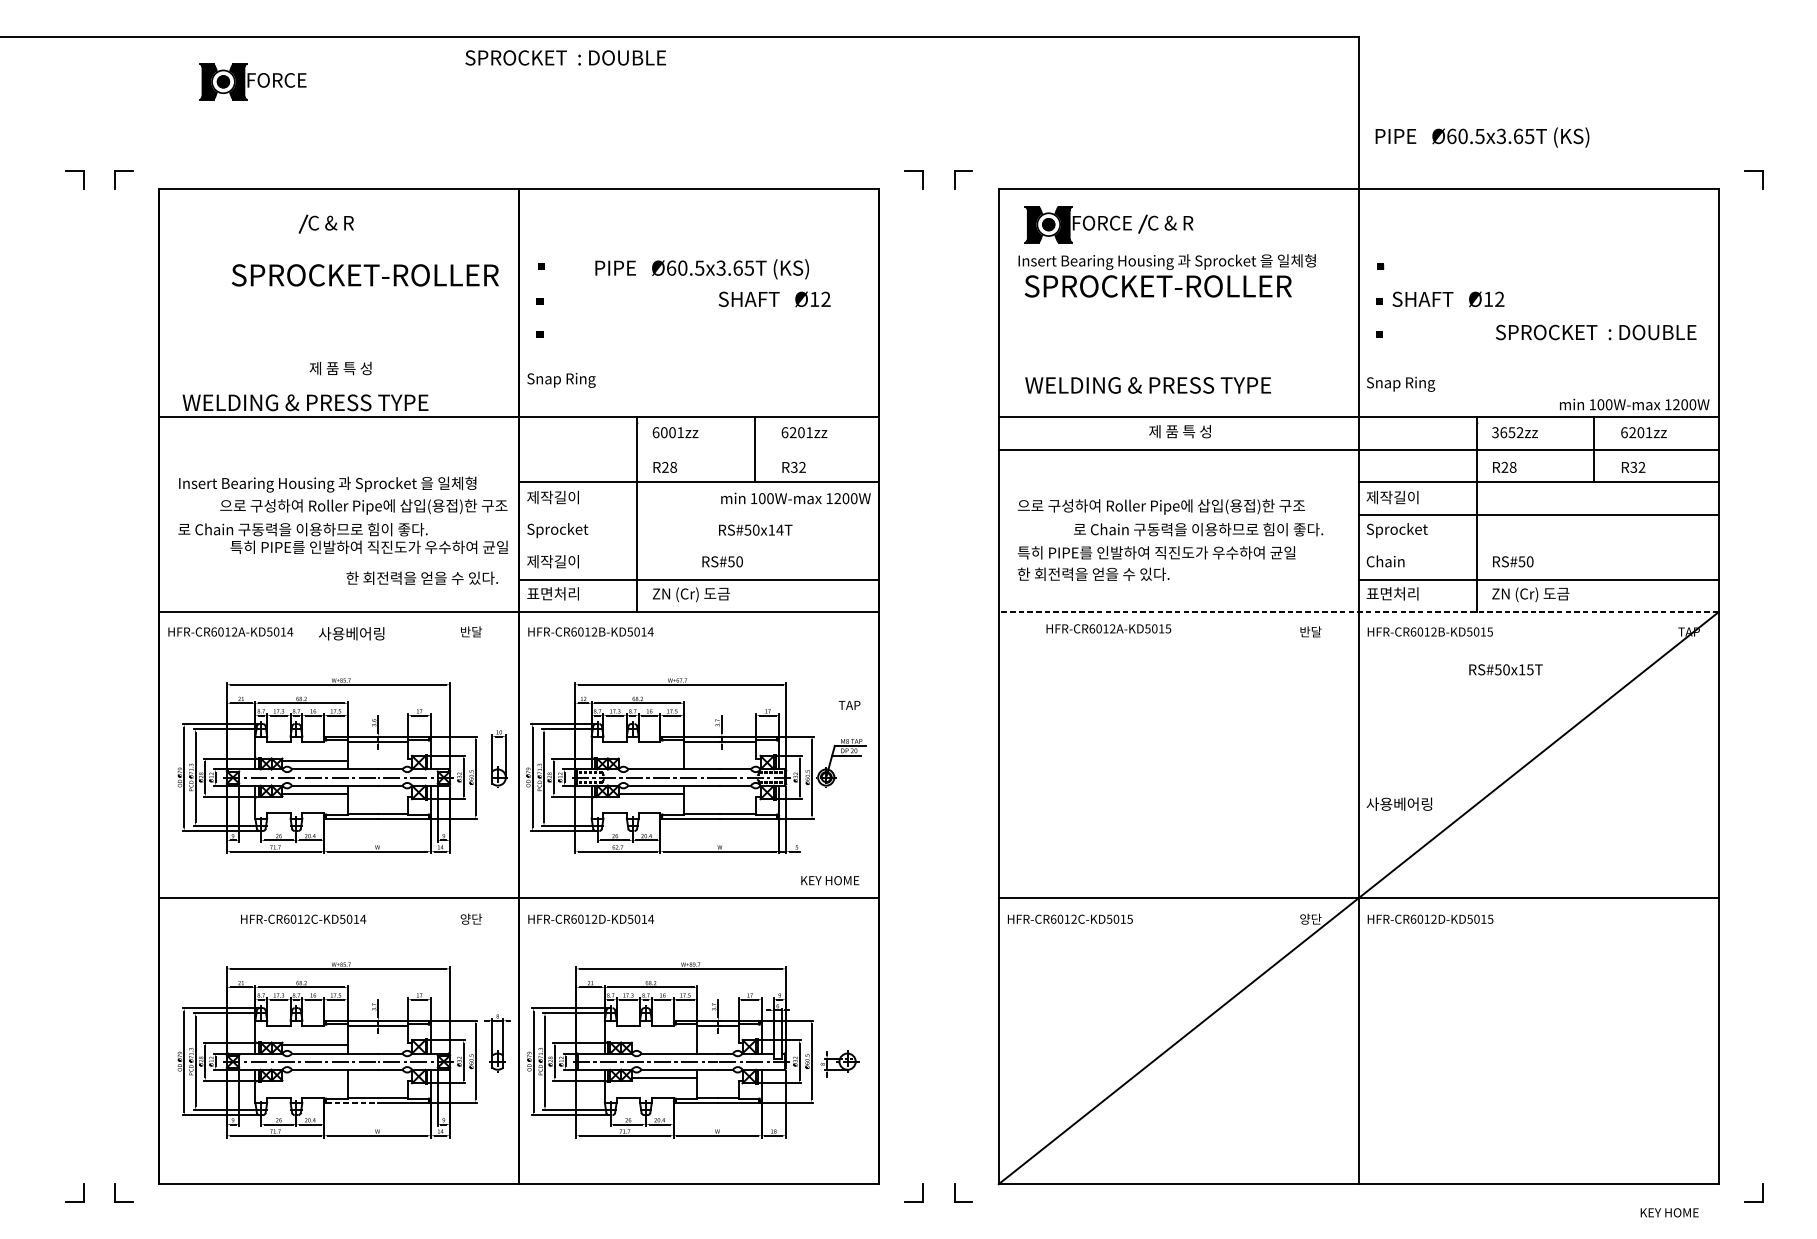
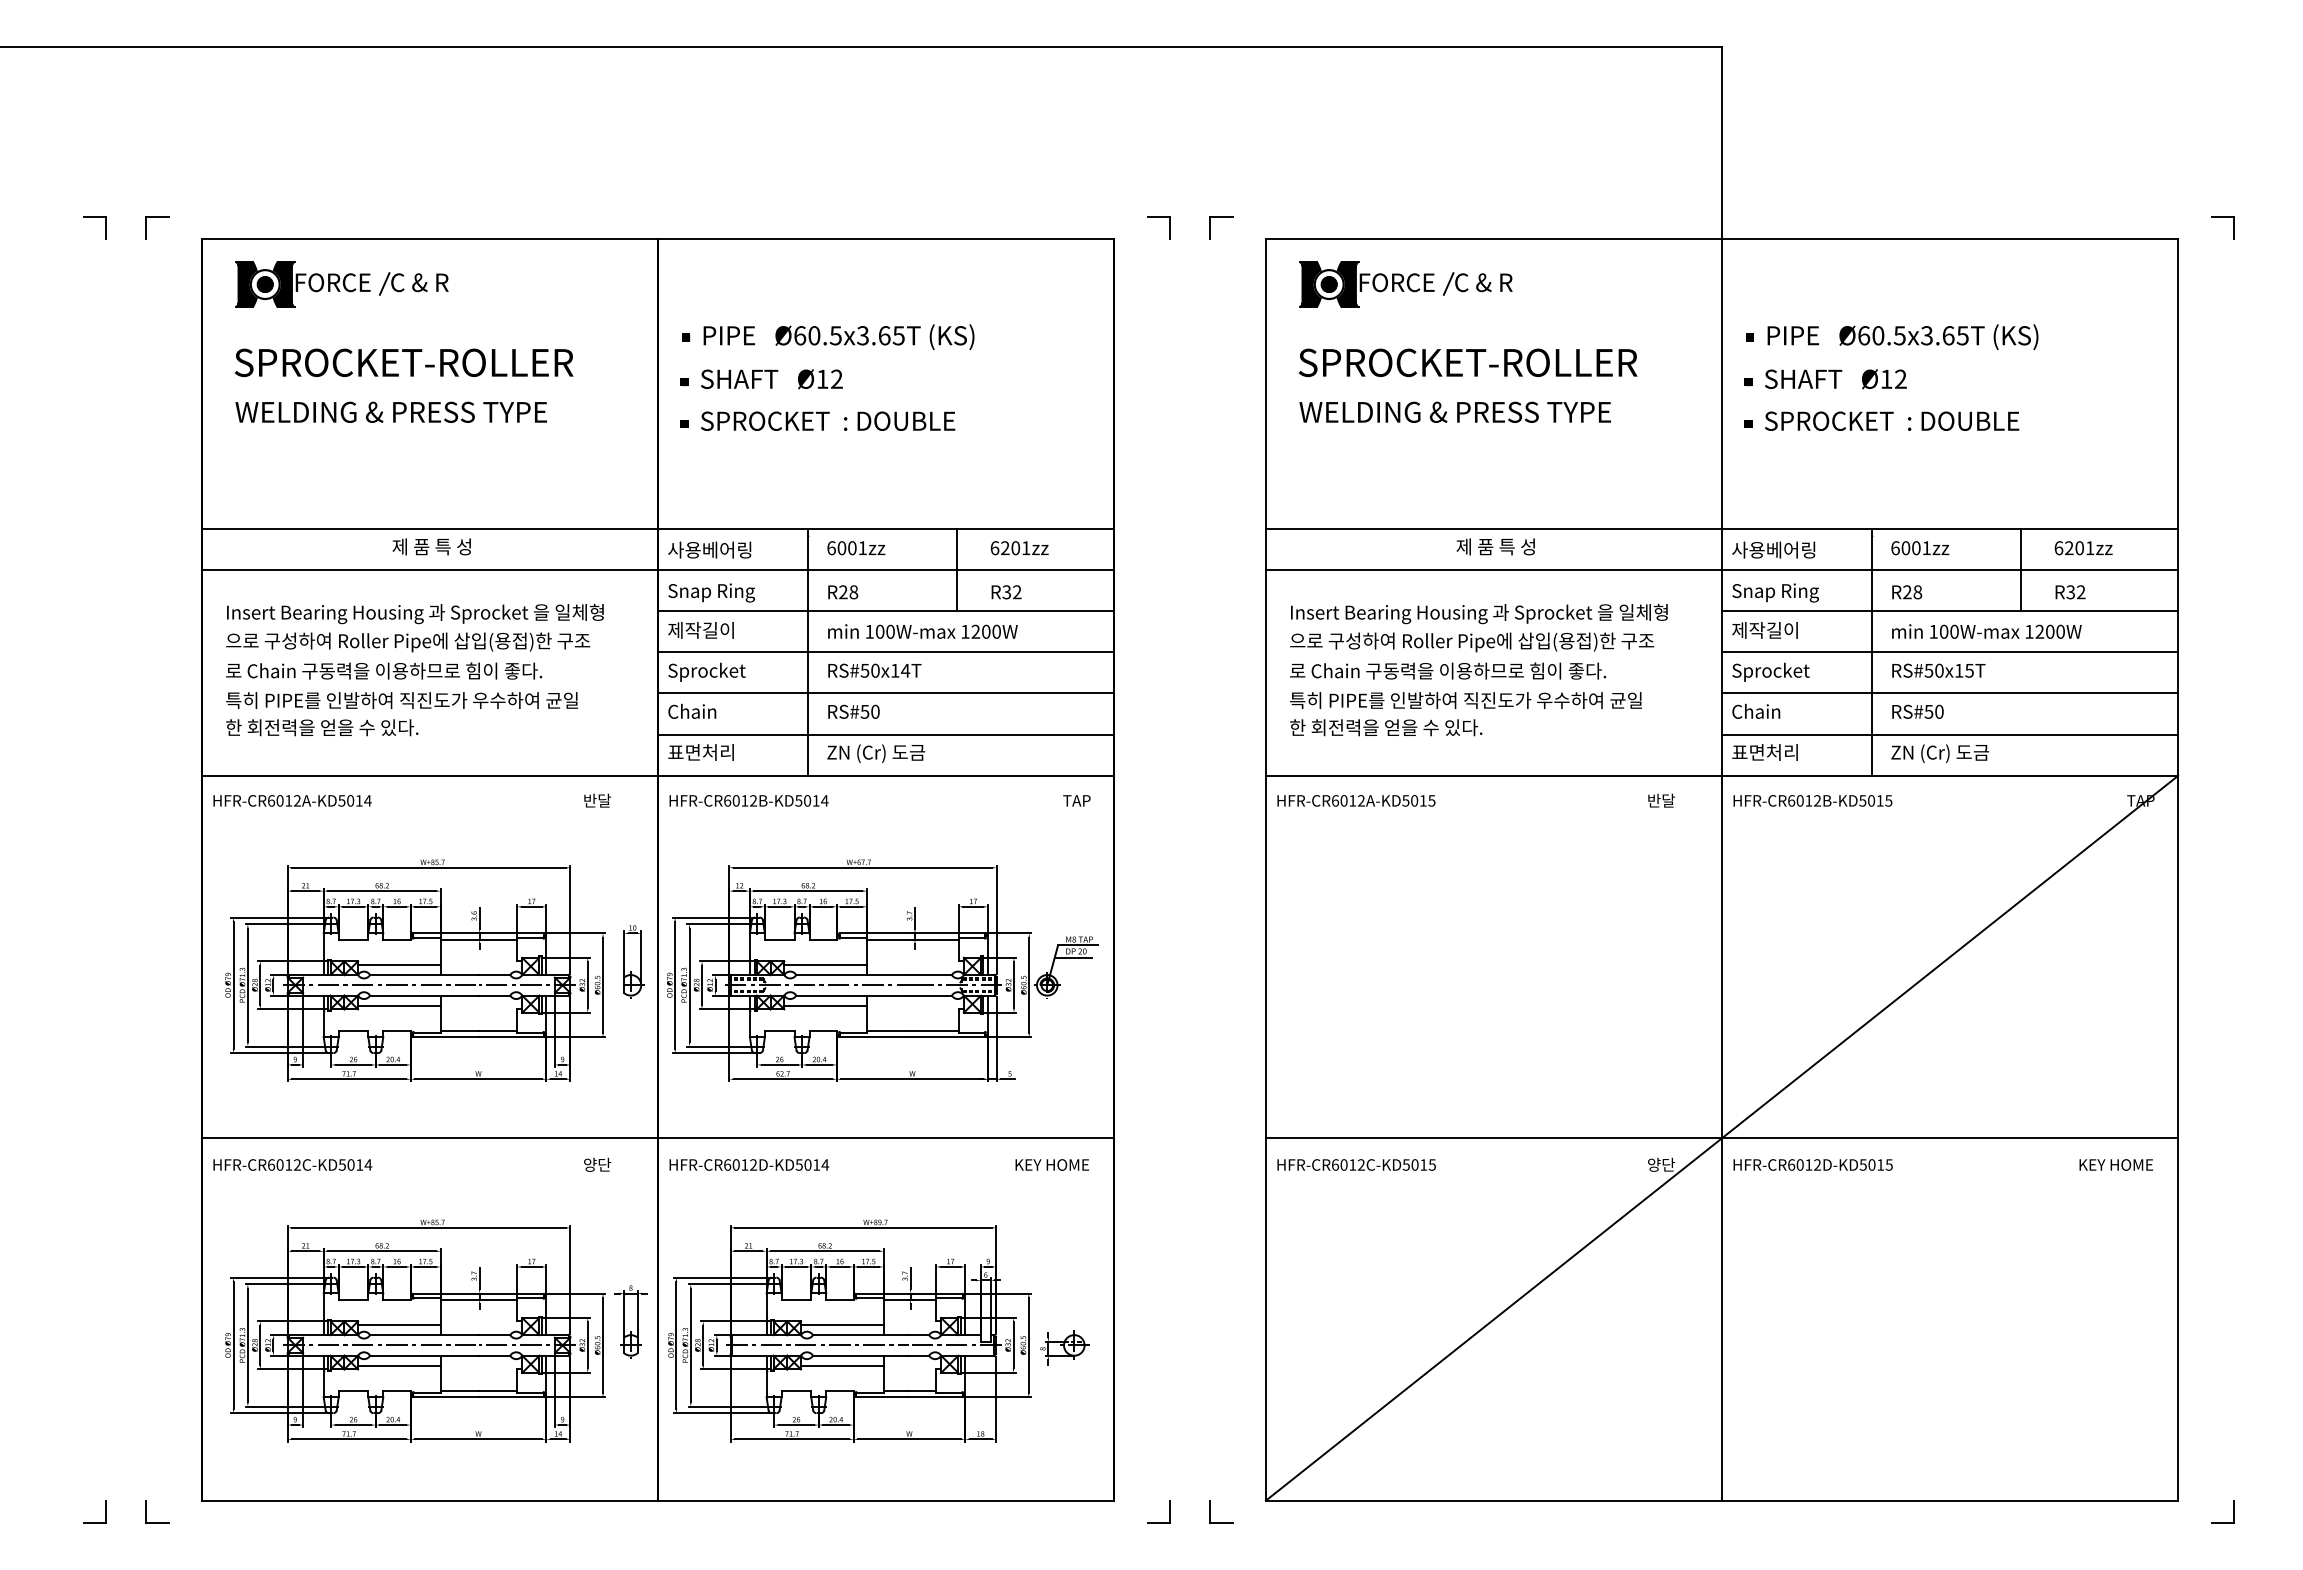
text: (566, 57) -> (828, 420), moved
part: (252, 81) -> (302, 284), moved
text: (1482, 137) -> (1902, 336), moved
text: (1167, 261) -> (1479, 613), moved
text: (701, 268) -> (838, 336), moved
text: (365, 275) -> (404, 362), moved
text: (774, 299) -> (771, 379), moved
text: (1596, 331) -> (1892, 420), moved
text: (340, 368) -> (431, 546), moved
text: (561, 380) -> (711, 592), moved
text: (1400, 383) -> (1775, 592), moved
text: (1147, 384) -> (1454, 411), moved
text: (304, 402) -> (390, 411), moved
text: (1634, 404) -> (1986, 631), moved
text: (1507, 432) -> (1910, 548), 3652zz -> 6001zz
line: (518, 449) -> (657, 569), added
text: (795, 498) -> (922, 631), moved
text: (364, 507) -> (408, 642), moved
line: (699, 514) -> (886, 652), added
text: (755, 529) -> (874, 670), moved
text: (1198, 529) -> (1447, 670), moved
text: (368, 547) -> (401, 700), moved
line: (699, 547) -> (886, 693), added
line: (1538, 547) -> (1950, 693), added
text: (552, 561) -> (700, 711), 제작길이 -> Chain
text: (722, 561) -> (853, 711), moved
text: (422, 578) -> (322, 727), moved
line: (1358, 612) -> (1721, 775), dashed -> solid
text: (1108, 628) -> (1356, 800), moved
text: (351, 633) -> (709, 549), moved
text: (1505, 669) -> (1938, 670), moved
text: (849, 705) -> (1076, 800), moved
line: (651, 761) -> (825, 964), added
text: (1399, 803) -> (1773, 549), moved
text: (829, 880) -> (1051, 1164), moved
text: (303, 918) -> (292, 1164), moved
line: (663, 1045) -> (841, 1324), added
line: (315, 1078) -> (399, 1366), added
line: (351, 1102) -> (445, 1397), dashed -> solid
text: (1669, 1212) -> (2115, 1164), moved

